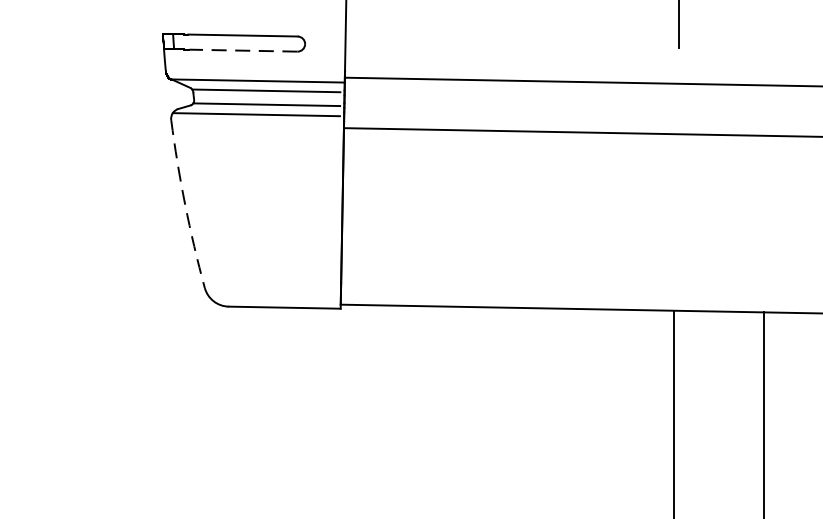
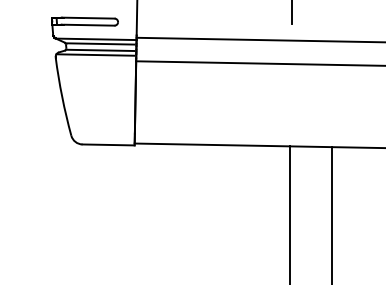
line: (241, 51) -> (88, 25), dashed -> solid
arc: (185, 203) -> (62, 96), dashed -> solid

